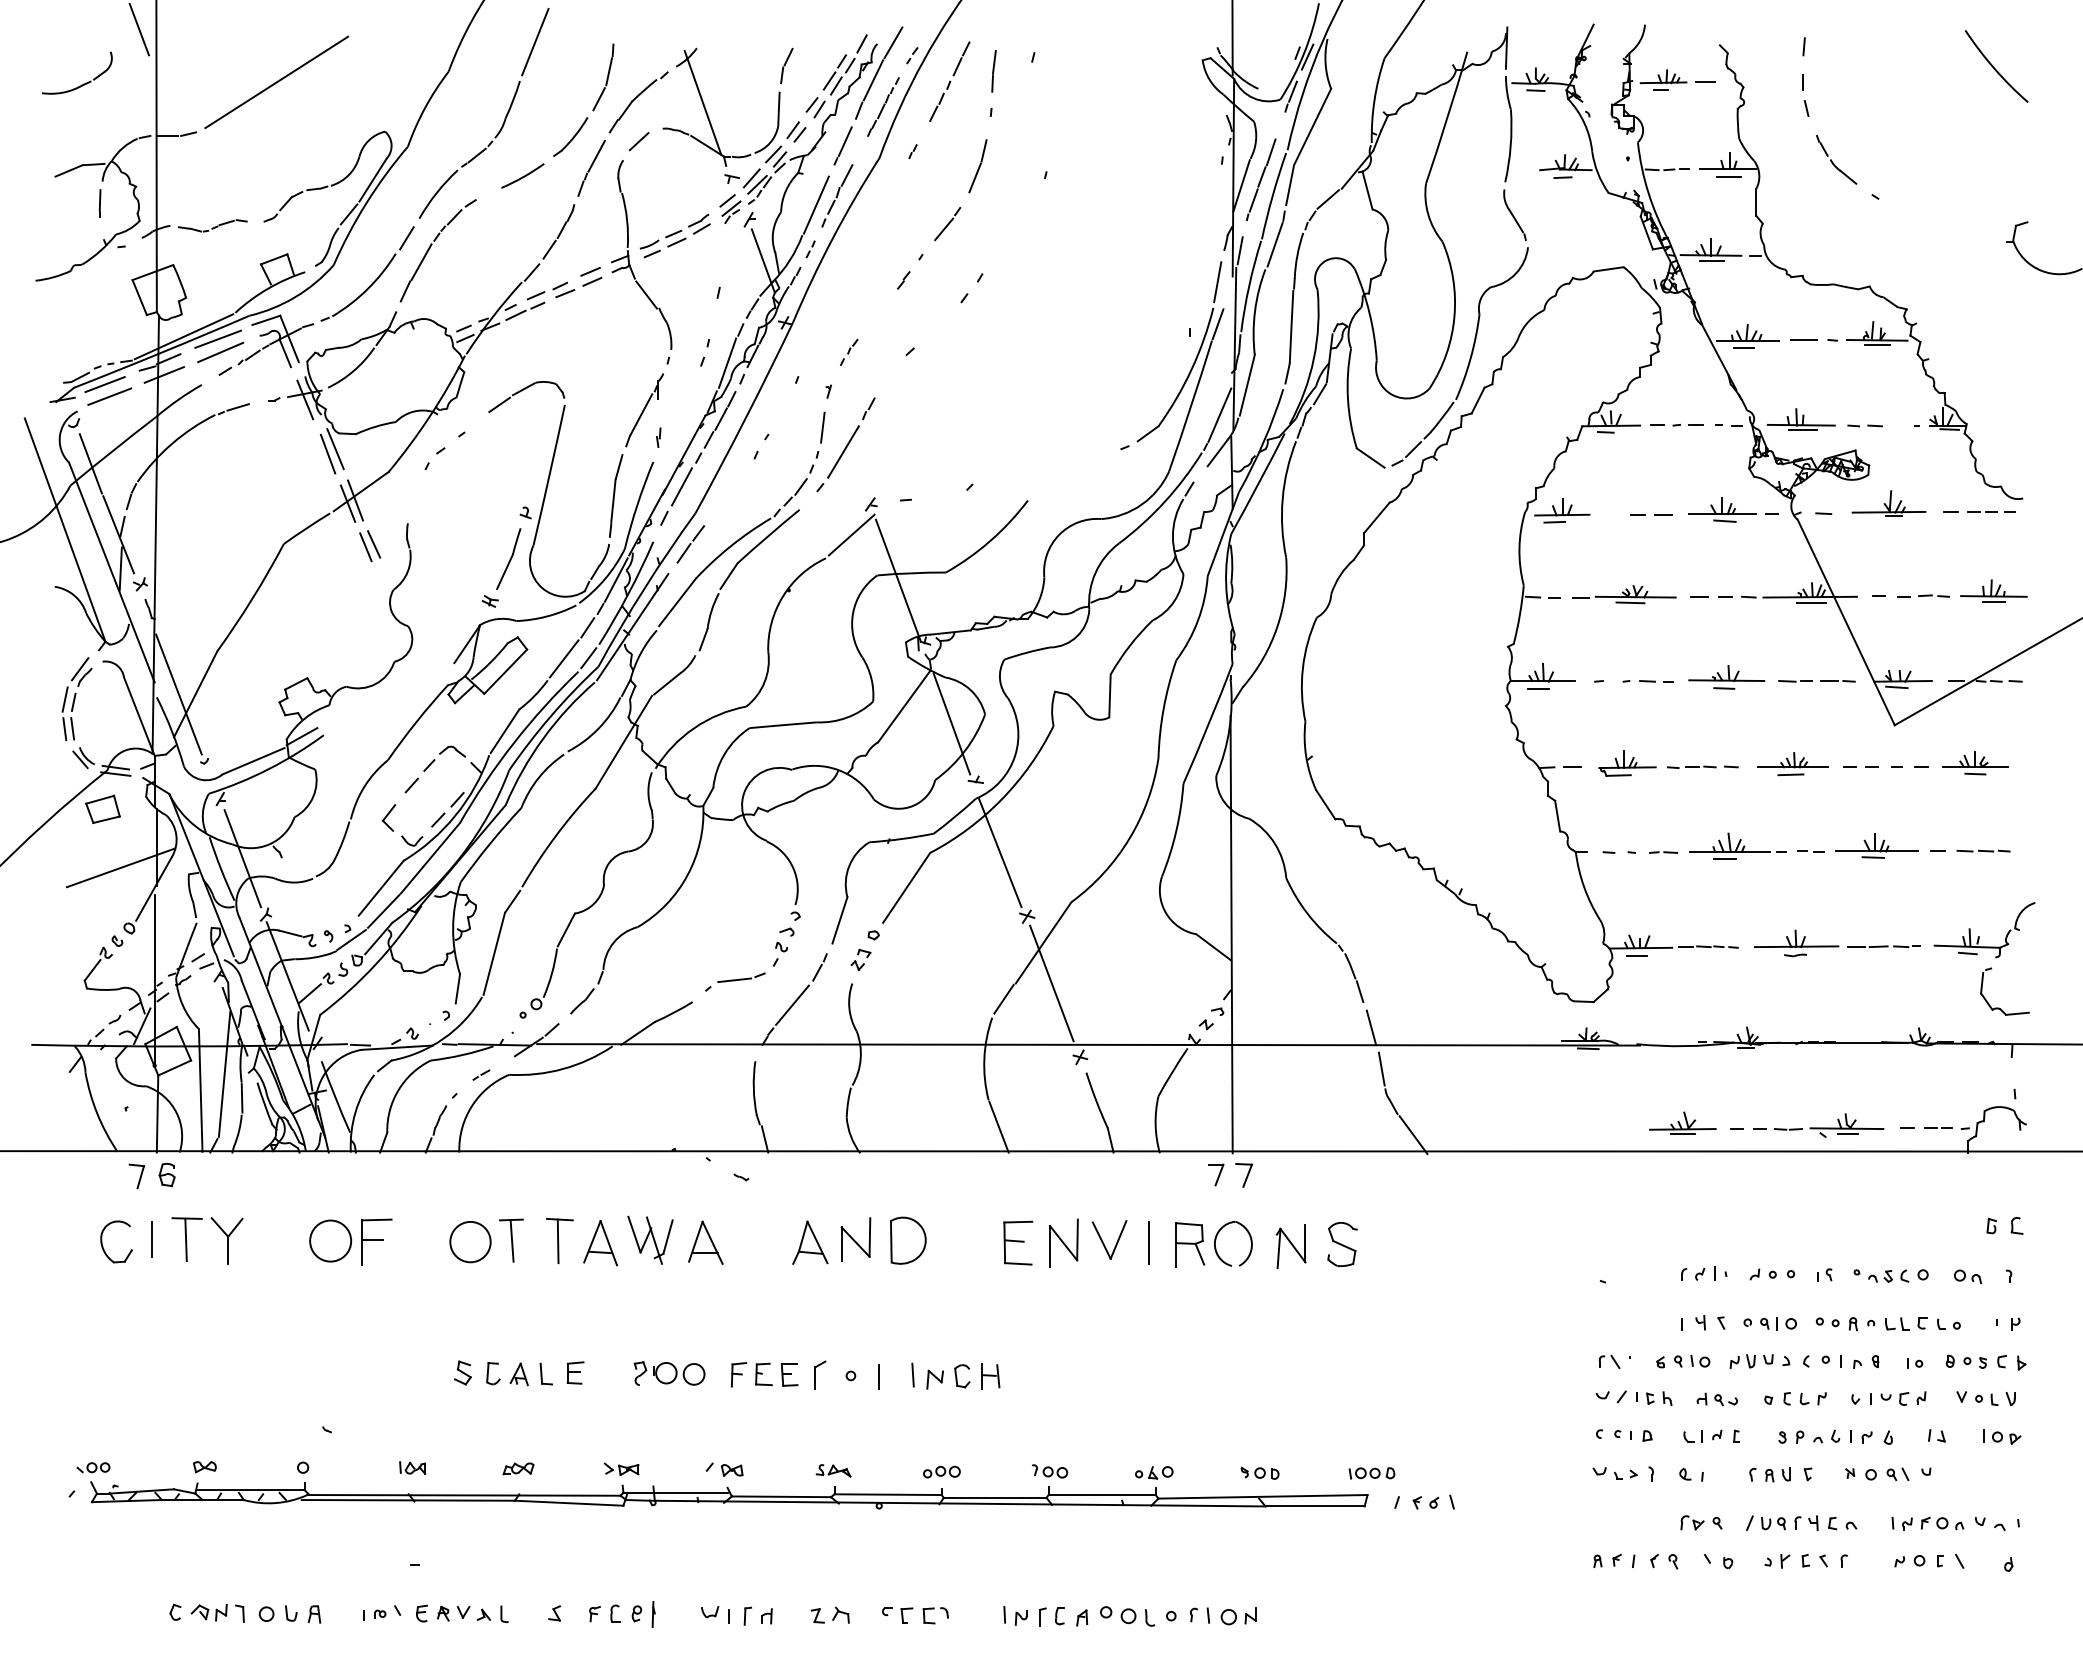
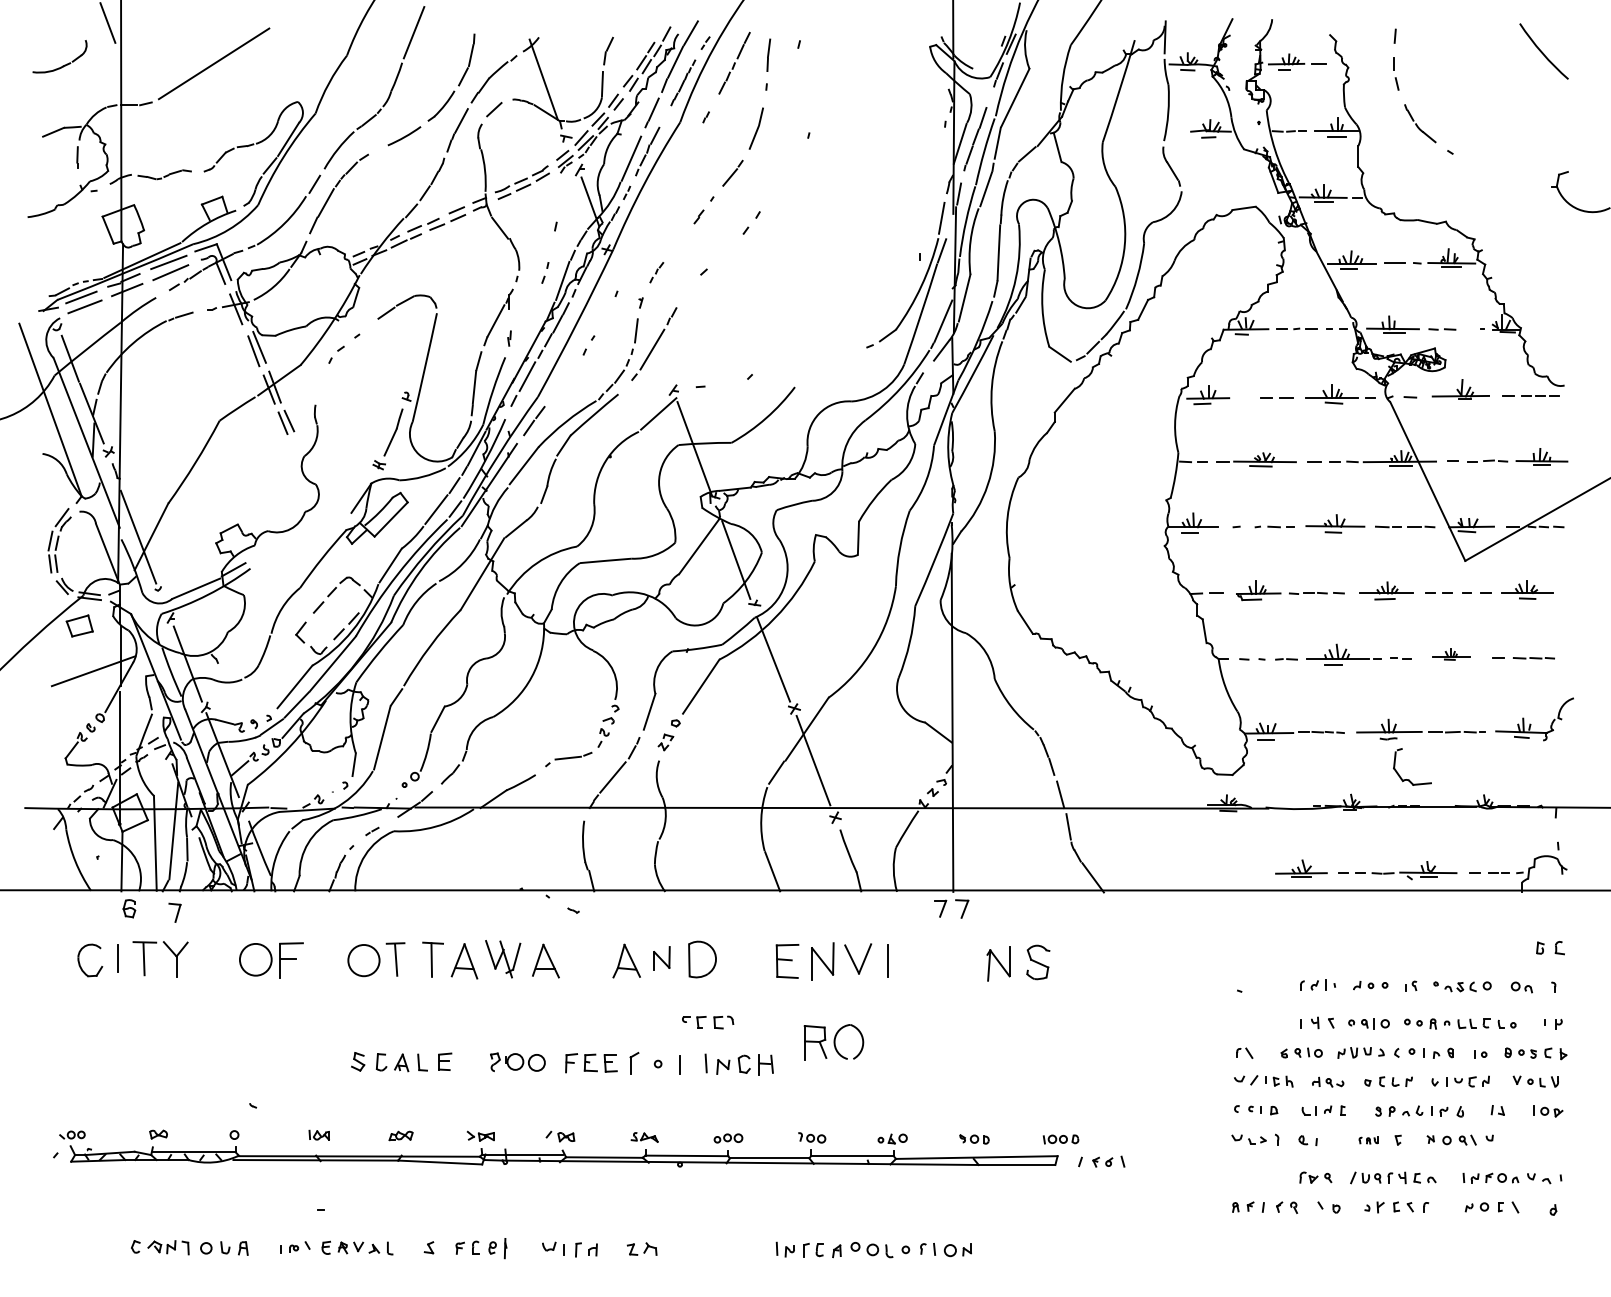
part: (1876, 846) -> (1451, 654), size x0.6
part: (2001, 1007) -> (1409, 779), moved
part: (136, 1176) -> (174, 912), moved
part: (855, 1239) -> (661, 958), size x0.7
part: (1213, 1244) -> (833, 1042), moved
part: (1769, 1474) -> (1368, 1140), size x0.6
part: (916, 1615) -> (708, 1022), moved

